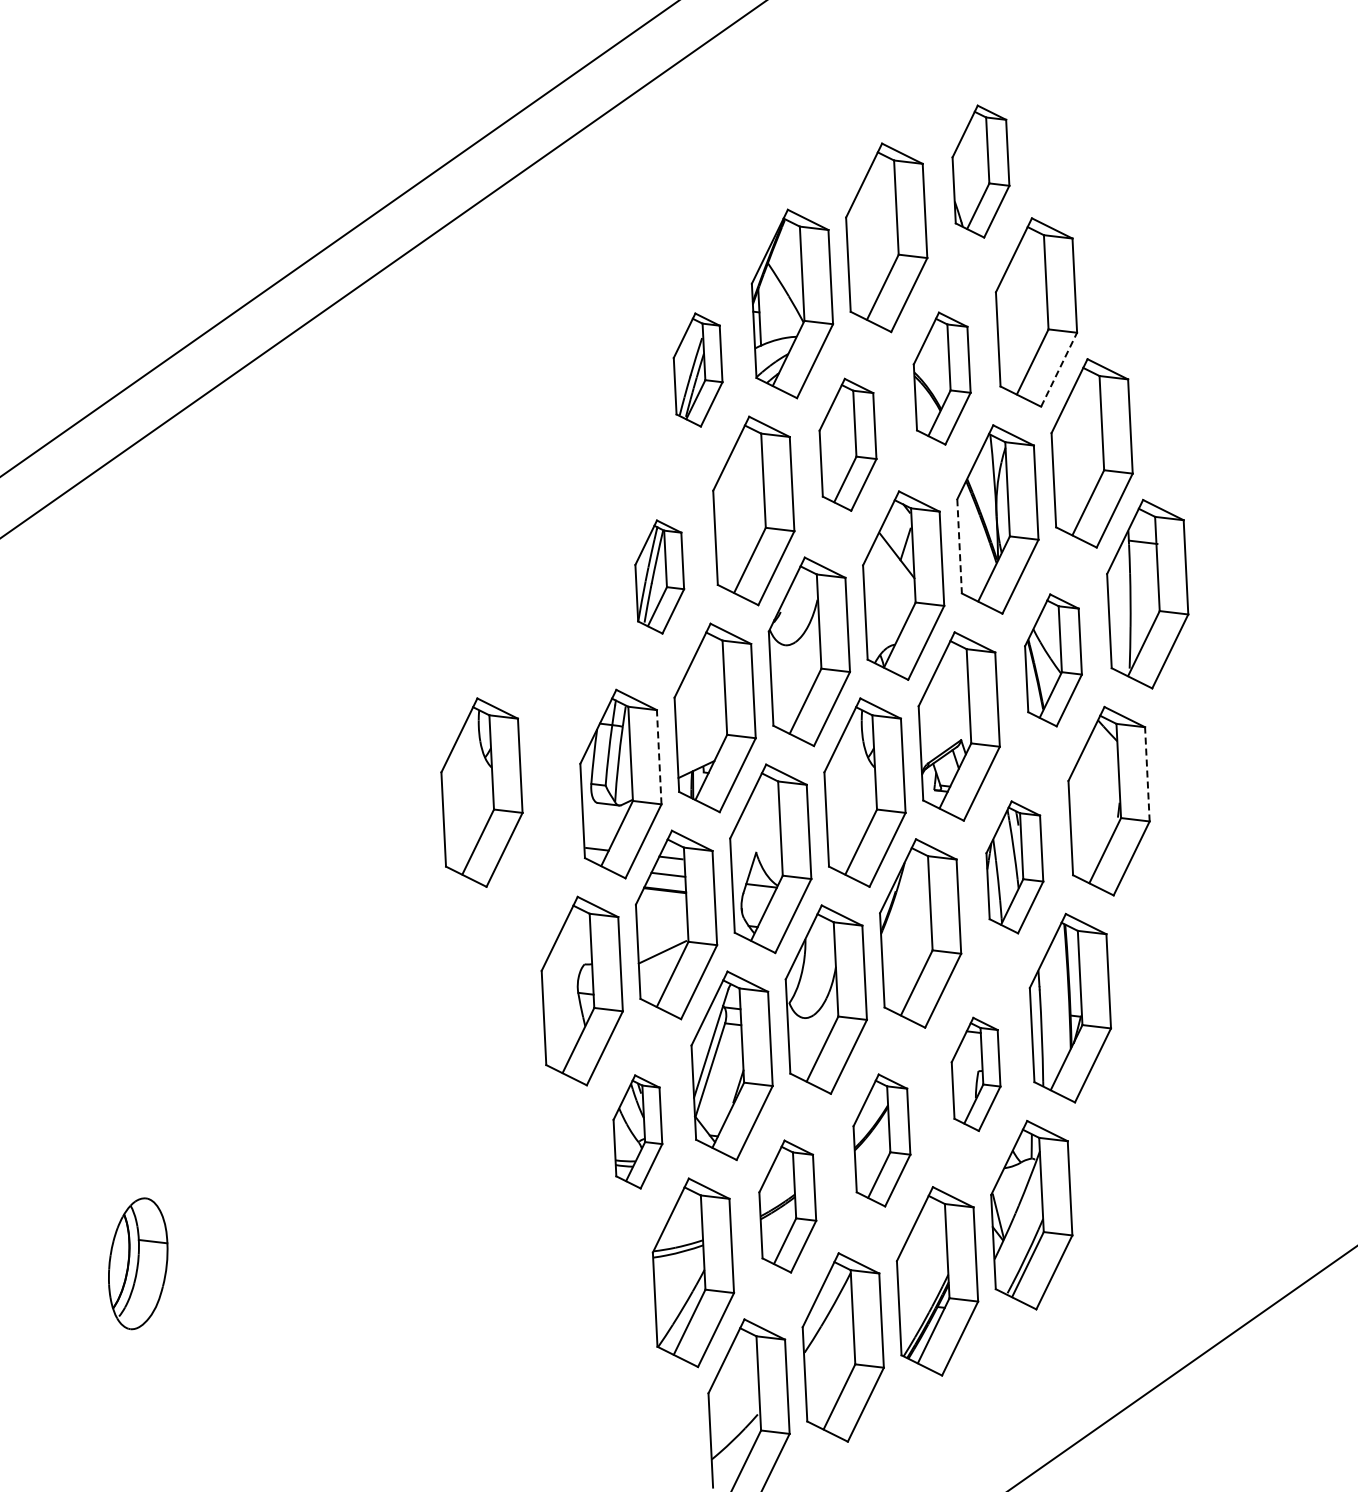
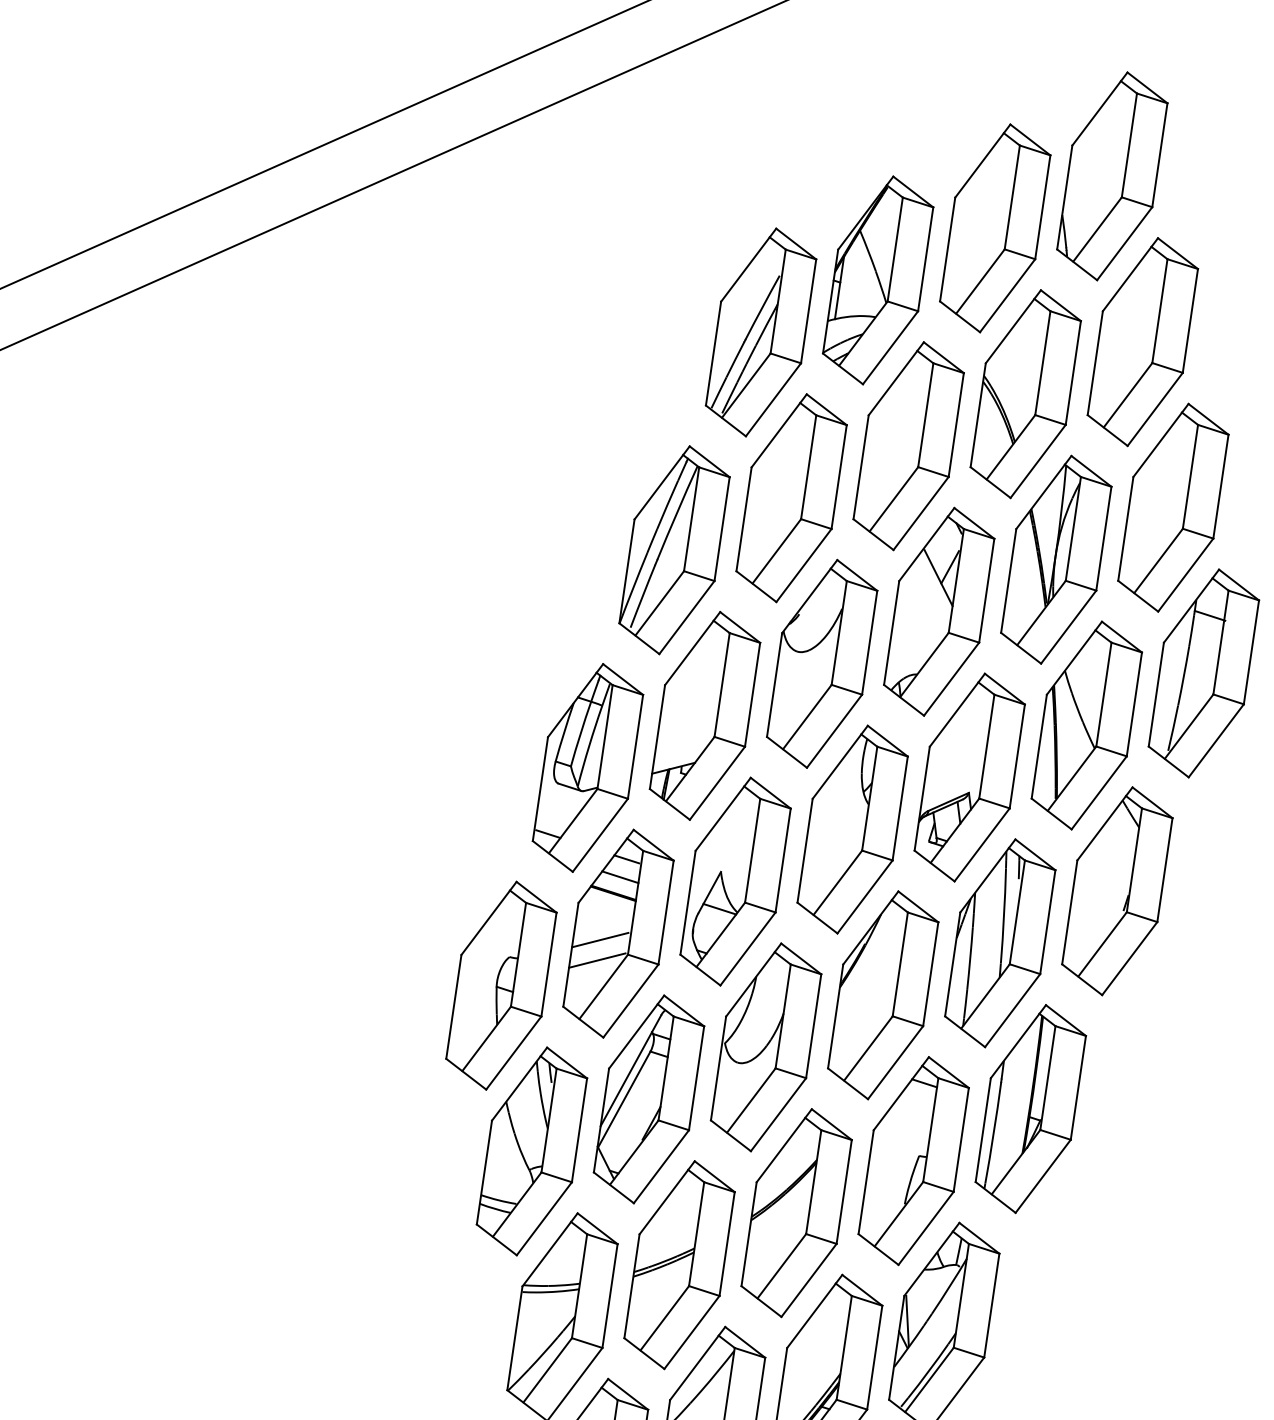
part: (980, 171) -> (1111, 176), size x1.43
part: (697, 369) -> (760, 331), size x1.67
line: (1059, 369) -> (1155, 409), dashed -> solid
part: (941, 378) -> (1024, 393), size x1.43
part: (847, 444) -> (908, 445), size x1.43
line: (959, 546) -> (1008, 581), dashed -> solid
part: (659, 576) -> (674, 549), size x1.67
part: (1053, 660) -> (1086, 725), size x1.43
line: (659, 756) -> (636, 746), dashed -> solid
line: (1147, 773) -> (1165, 869), dashed -> solid
part: (481, 792) -> (433, 747), removed
part: (1014, 867) -> (999, 943), size x1.43
line: (661, 933) -> (600, 939), added
part: (975, 1074) -> (912, 1161), size x1.67
part: (637, 1131) -> (531, 1150), size x1.67
part: (881, 1140) -> (796, 1212), size x1.43
part: (787, 1206) -> (679, 1264), size x1.43

